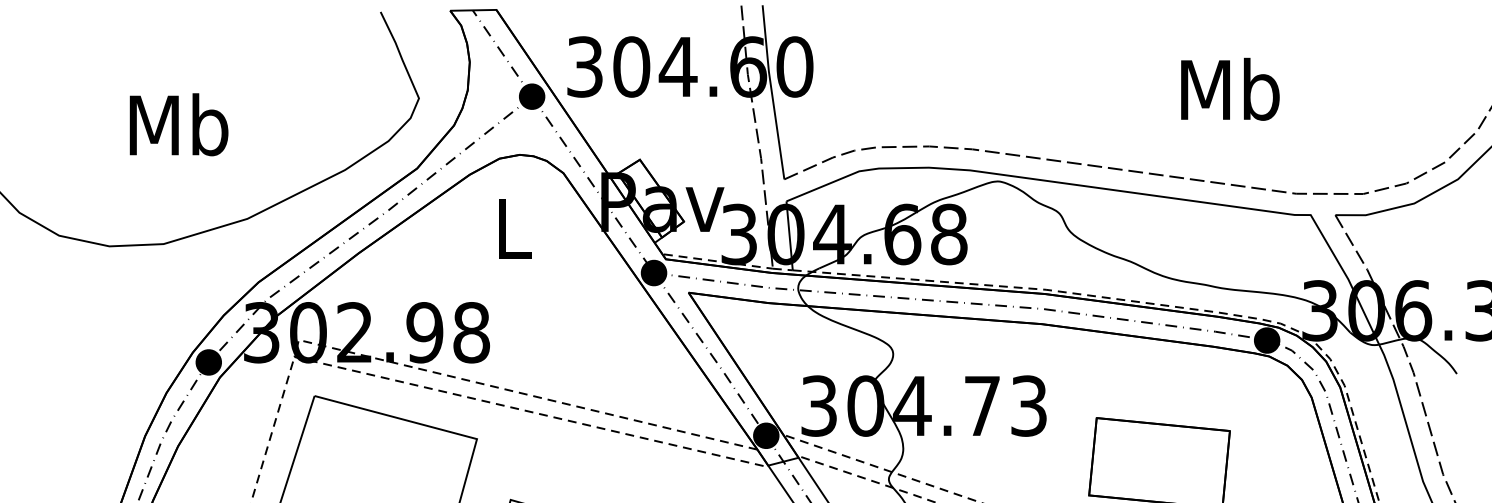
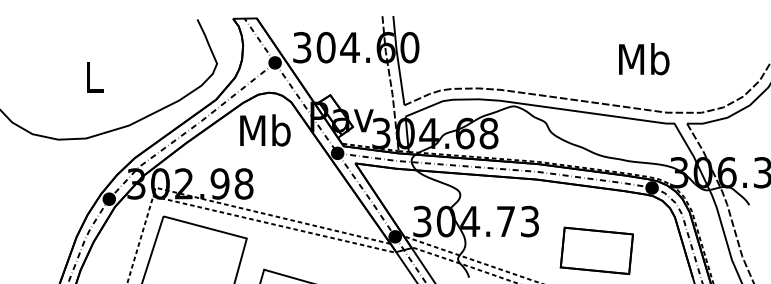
text: (1230, 90) -> (644, 59), moved
text: (178, 125) -> (93, 77), Mb -> L
text: (513, 228) -> (265, 130), L -> Mb

